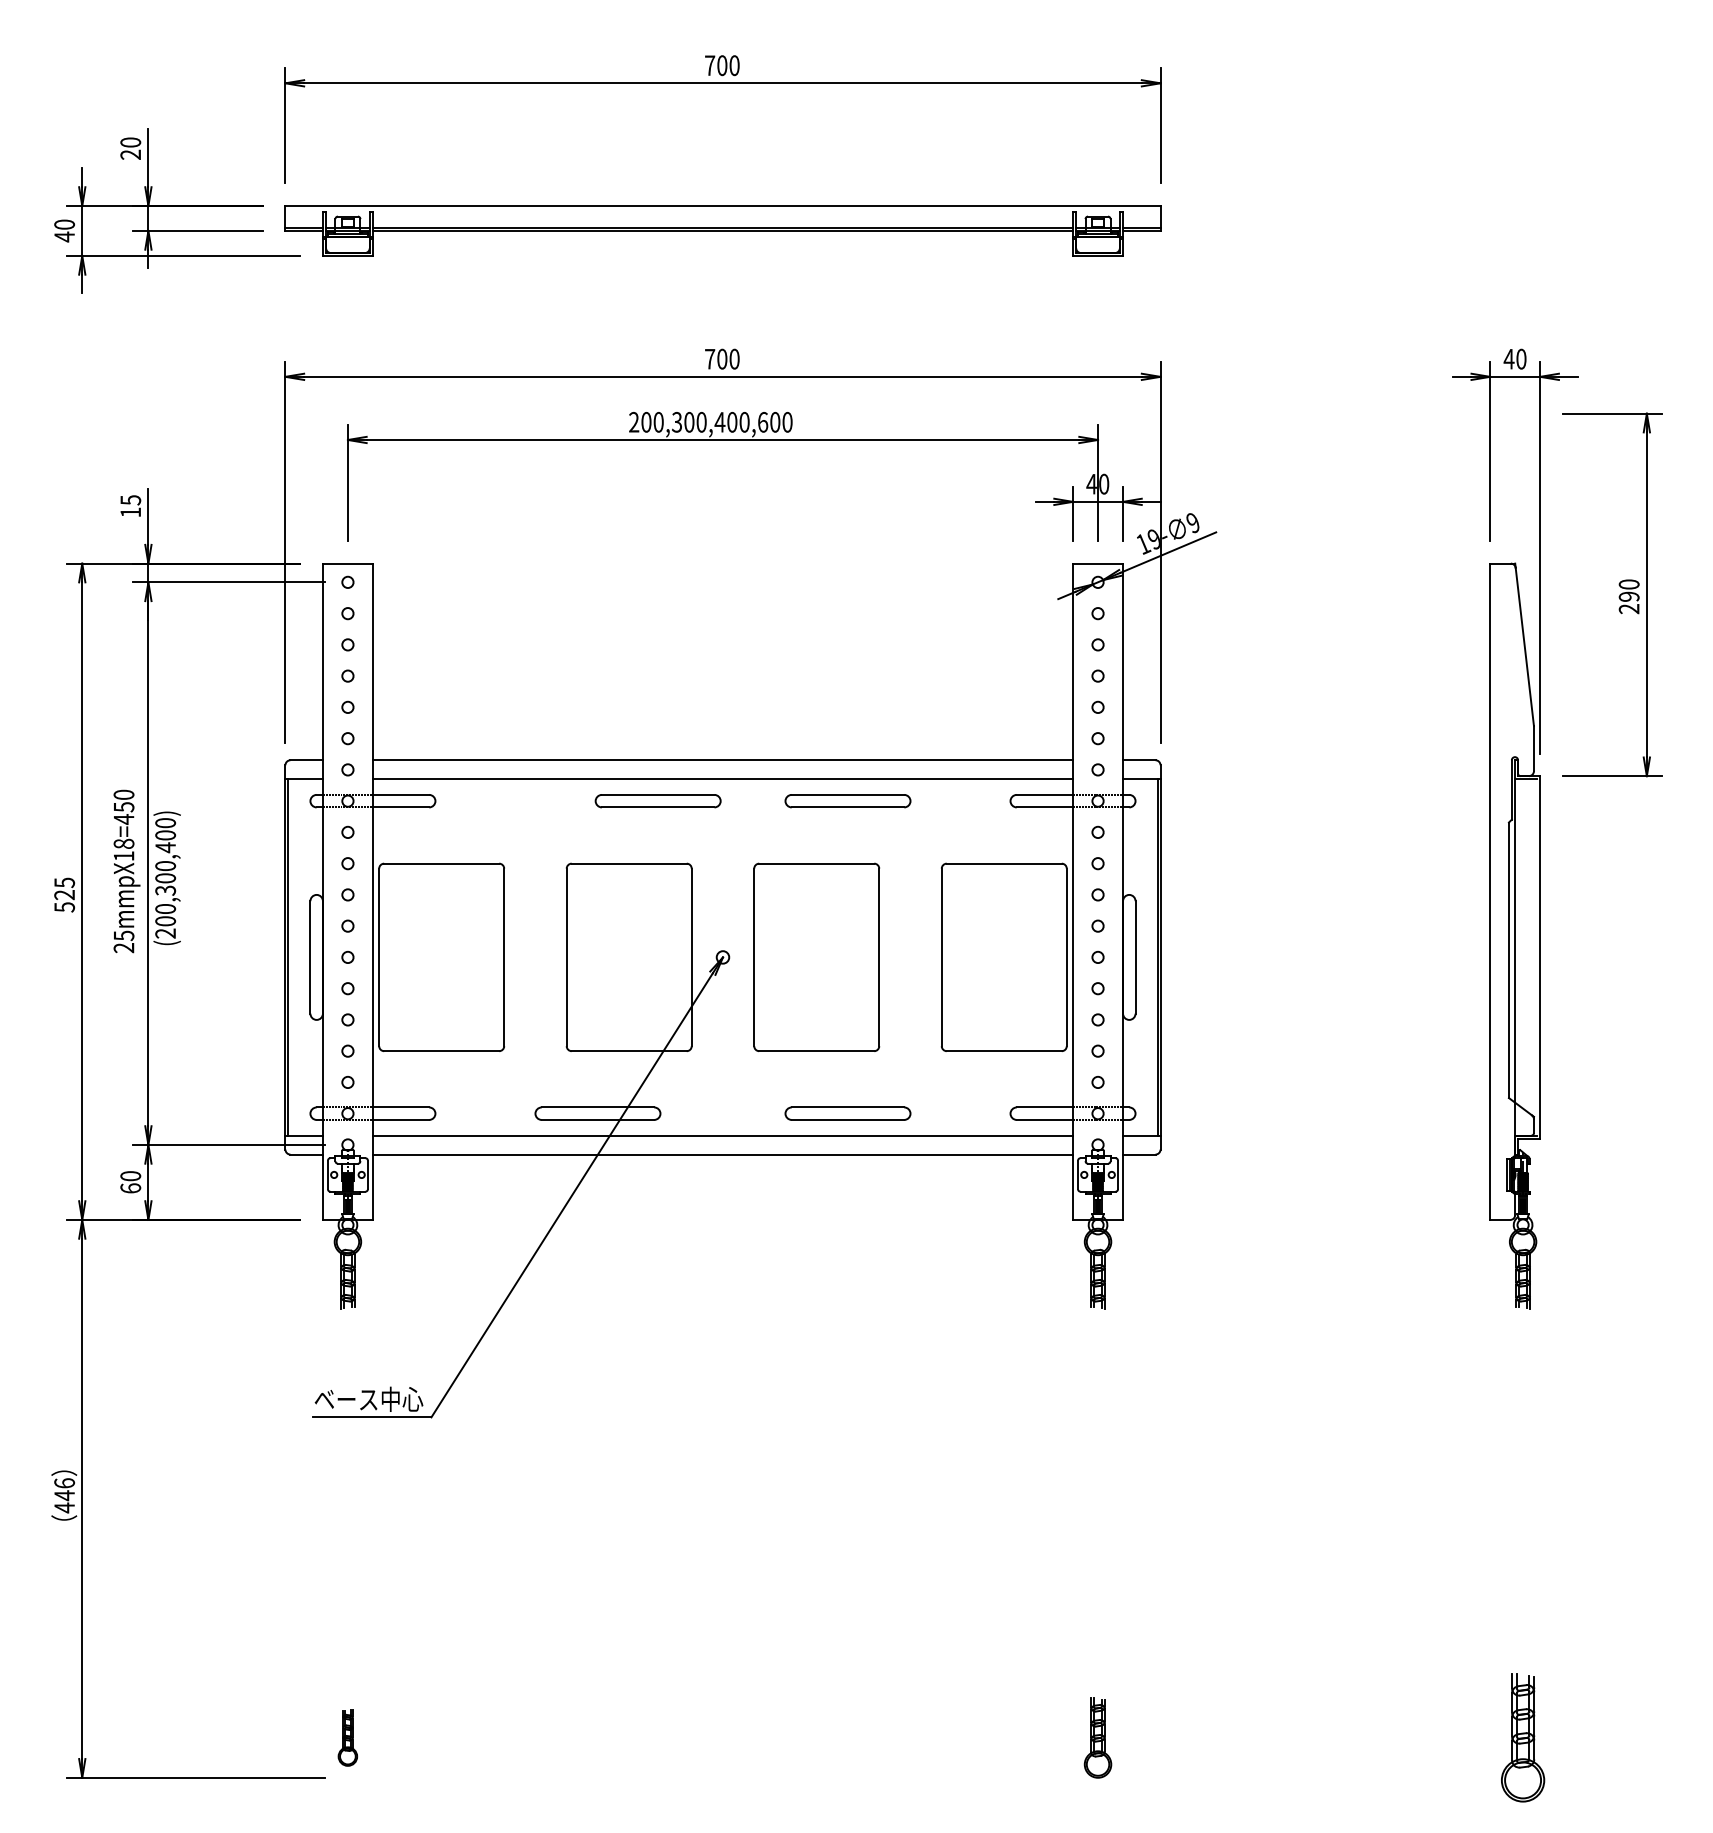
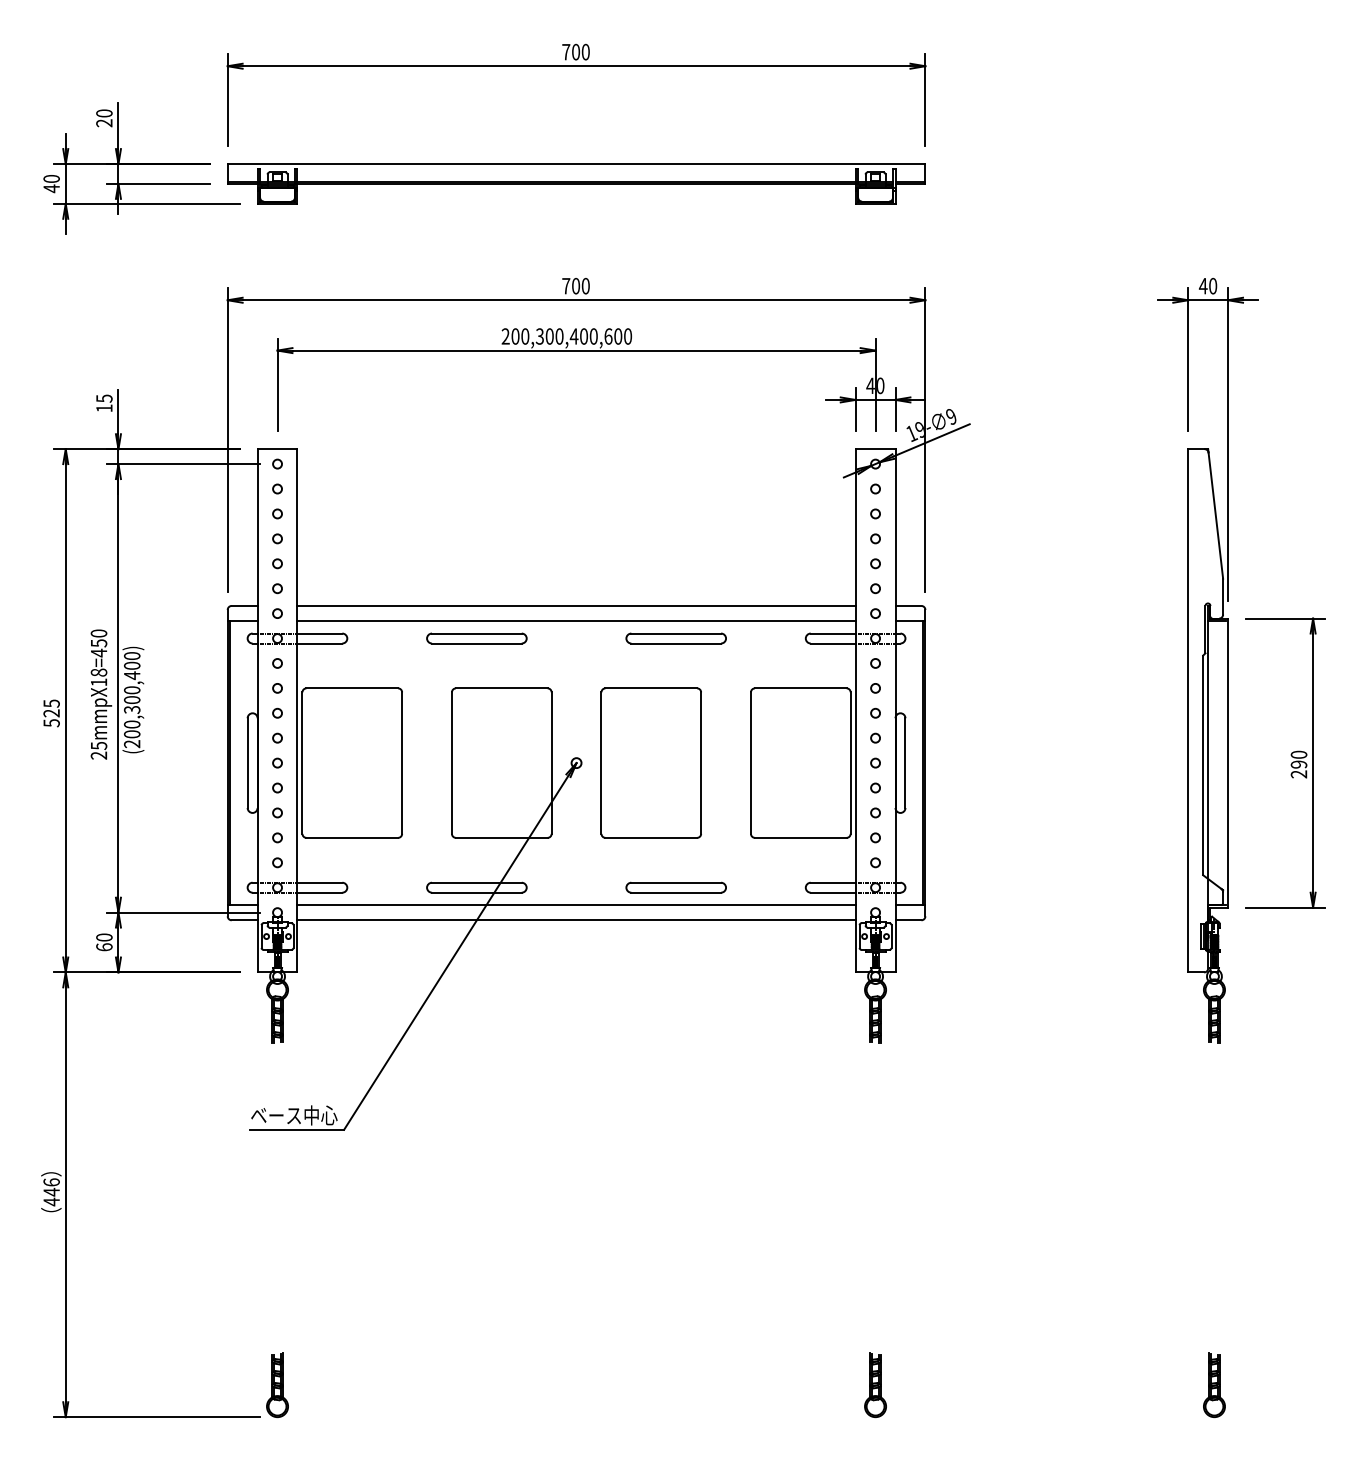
part: (1612, 594) -> (1285, 762), moved
part: (657, 801) -> (476, 638), moved
part: (347, 1738) -> (277, 1385), size x1.43
part: (1523, 1738) -> (1214, 1385), size x0.62

